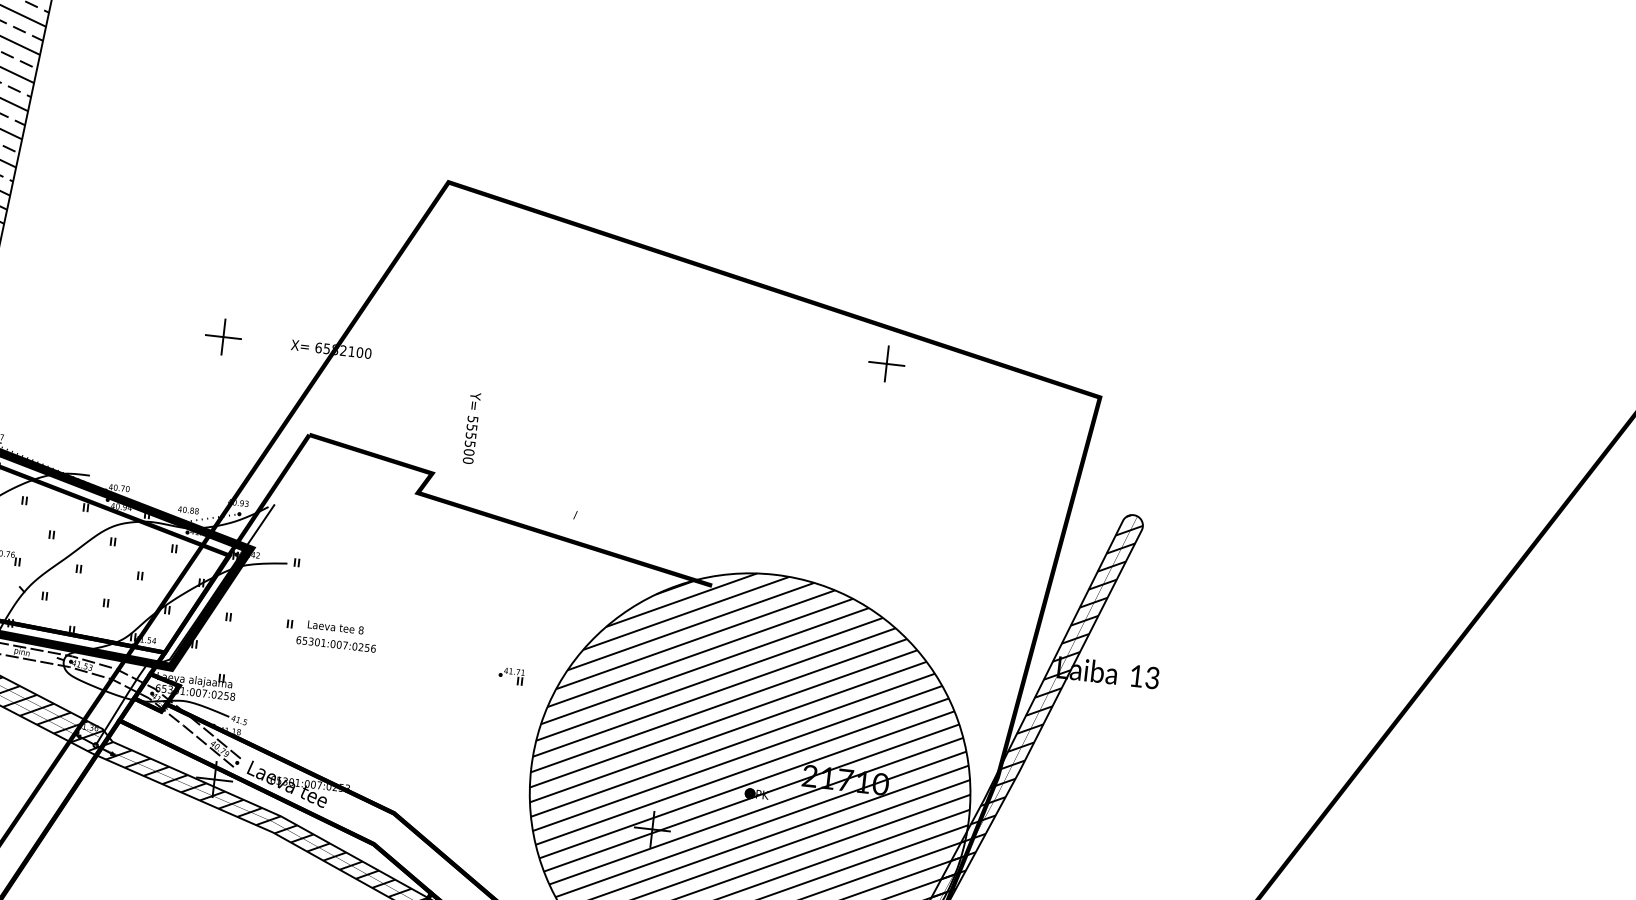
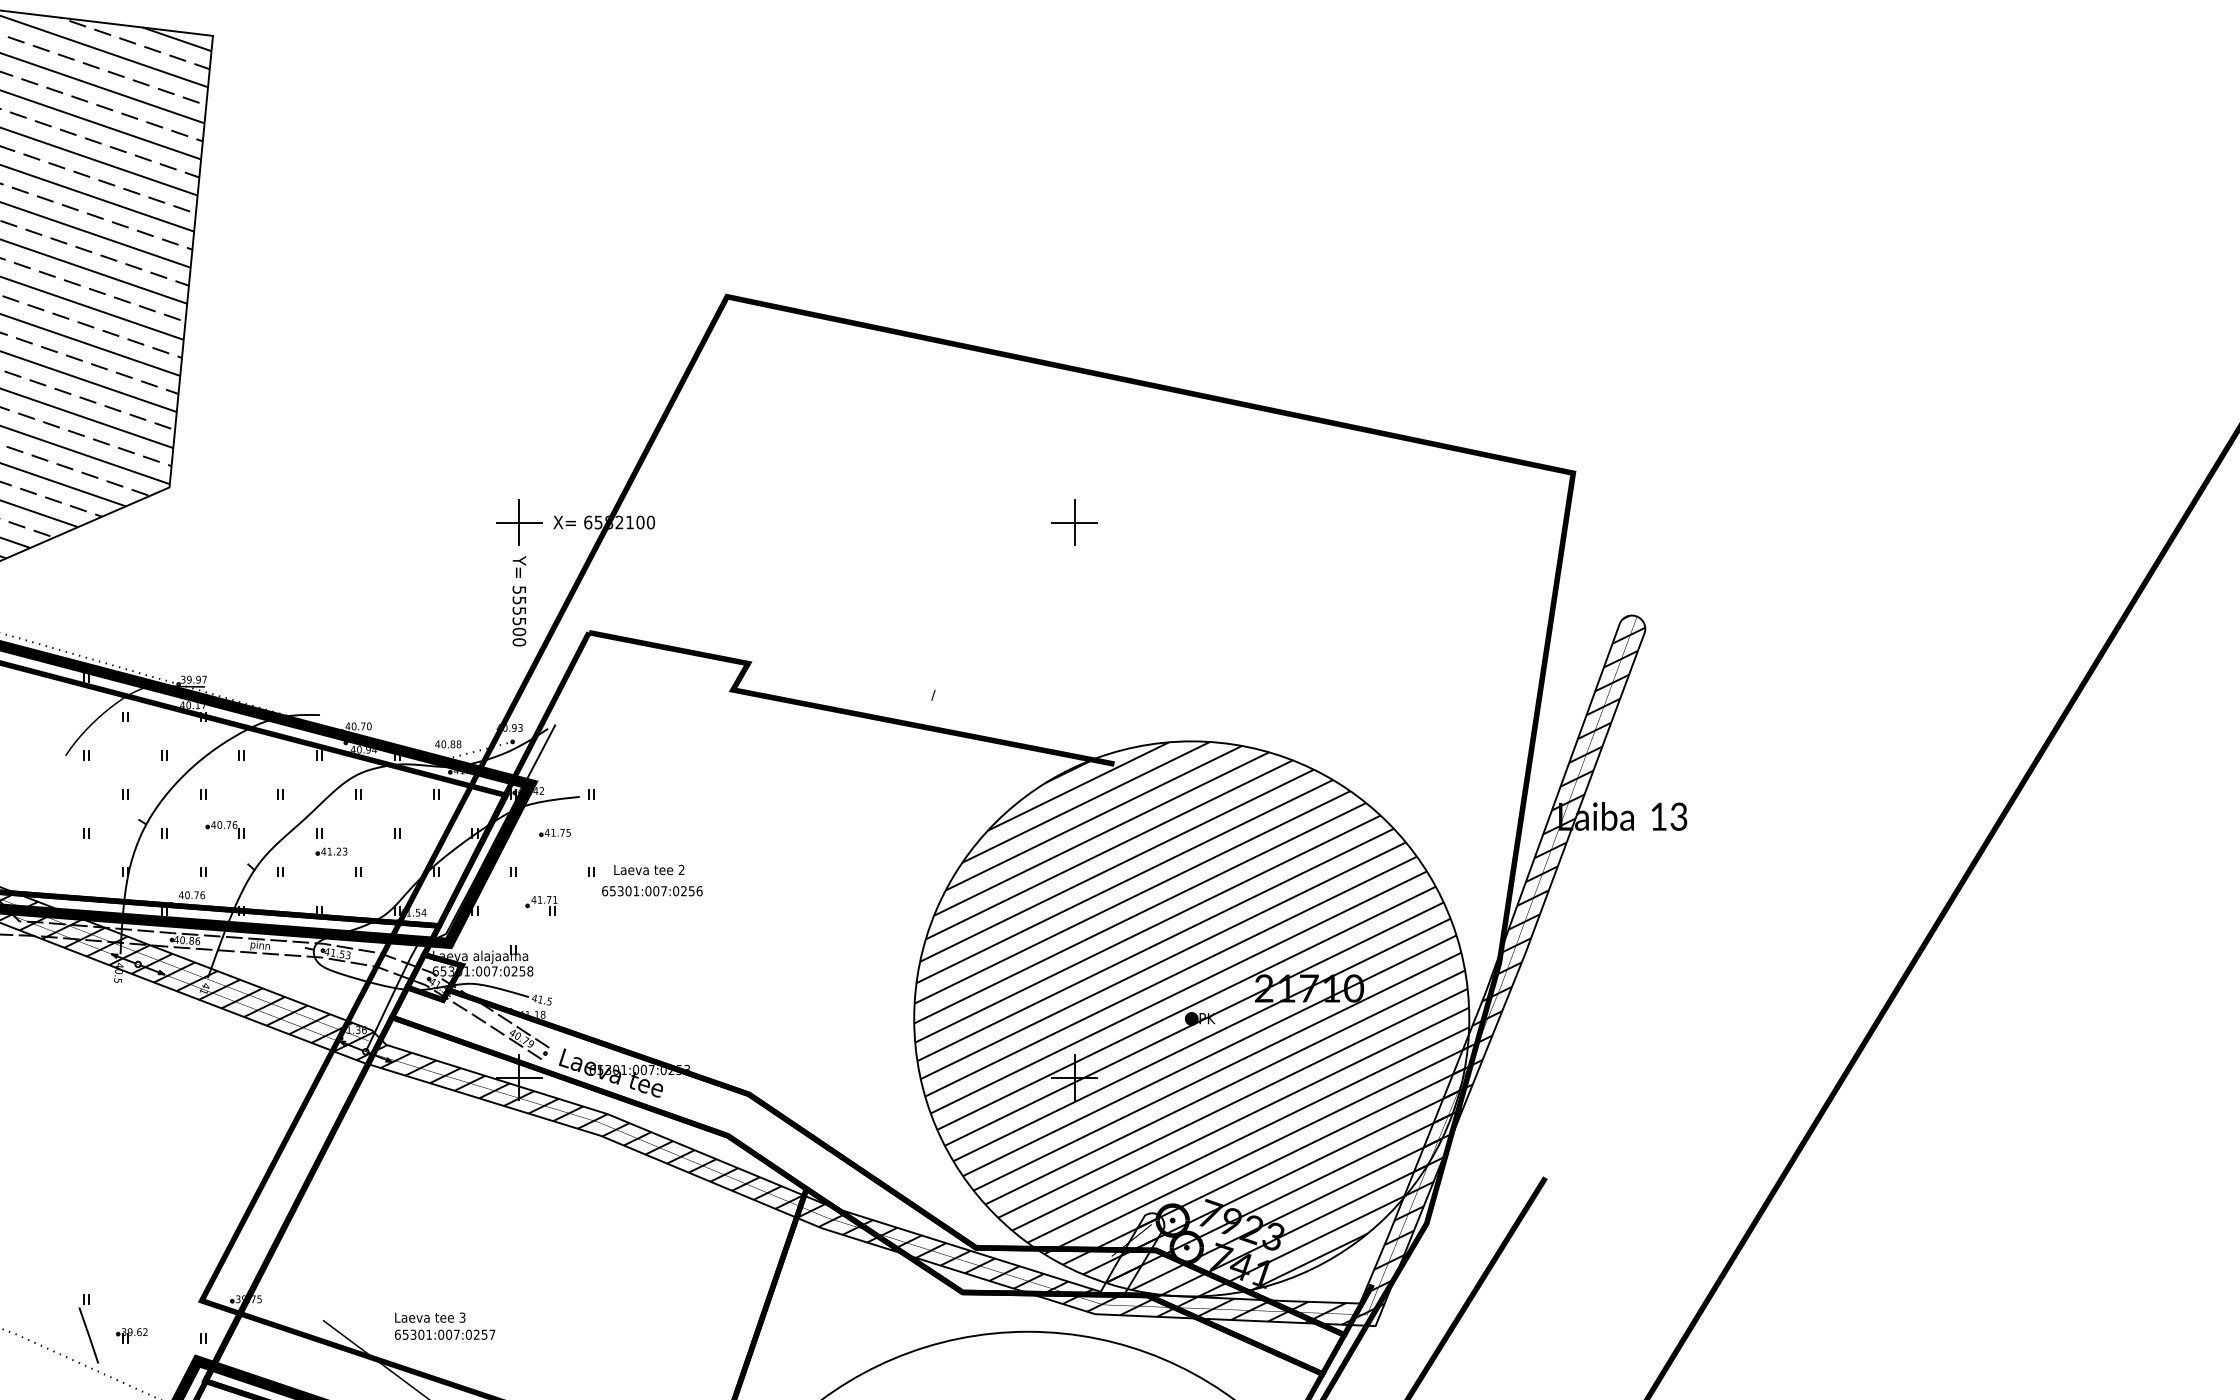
part: (223, 337) -> (519, 522), moved
part: (886, 363) -> (1074, 522), moved
text: (471, 428) -> (519, 601), moved
part: (86, 584) -> (331, 851), added
part: (264, 589) -> (554, 832), added
text: (361, 630) -> (681, 870), 8 -> 2
part: (511, 675) -> (541, 905), moved

